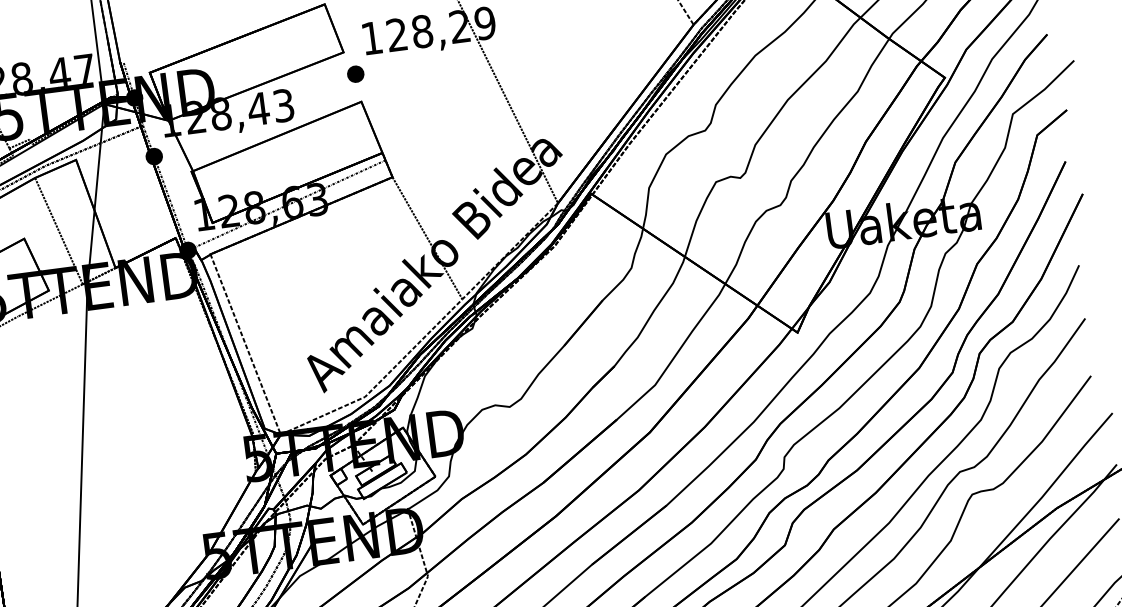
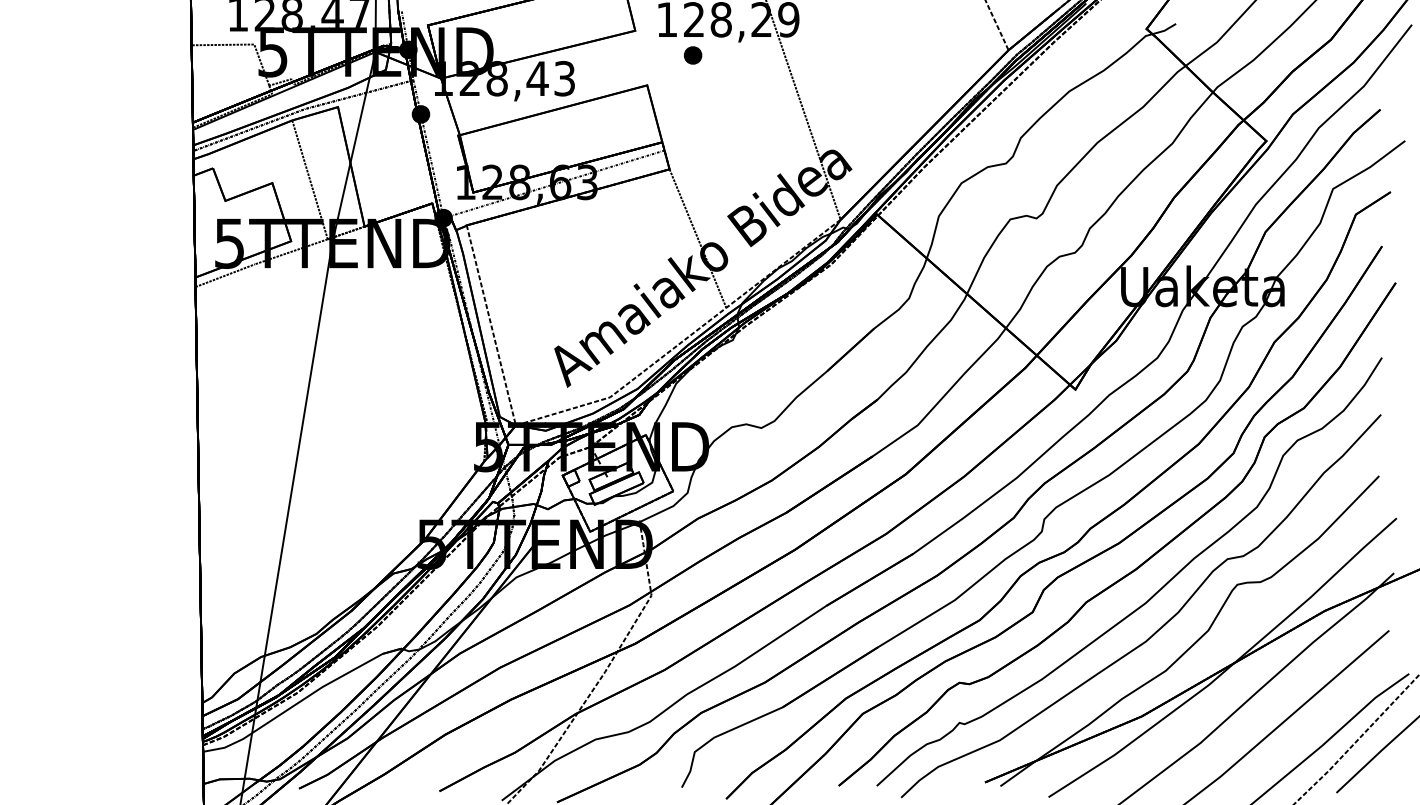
part: (356, 74) -> (693, 55), moved

